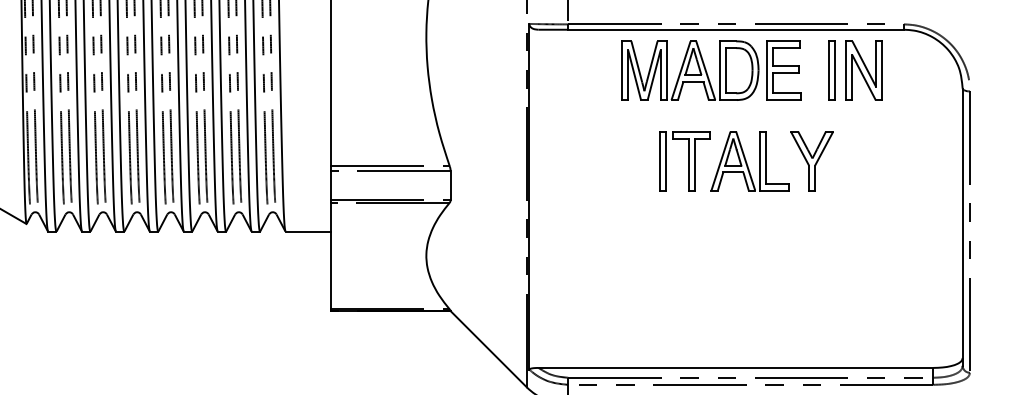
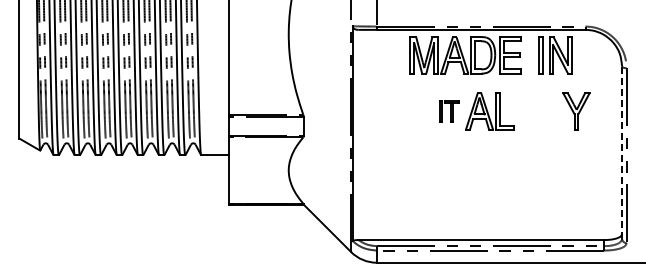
part: (685, 161) -> (449, 111), size x0.6
part: (812, 161) -> (576, 111), moved
line: (963, 227) -> (622, 152), solid -> dashed

